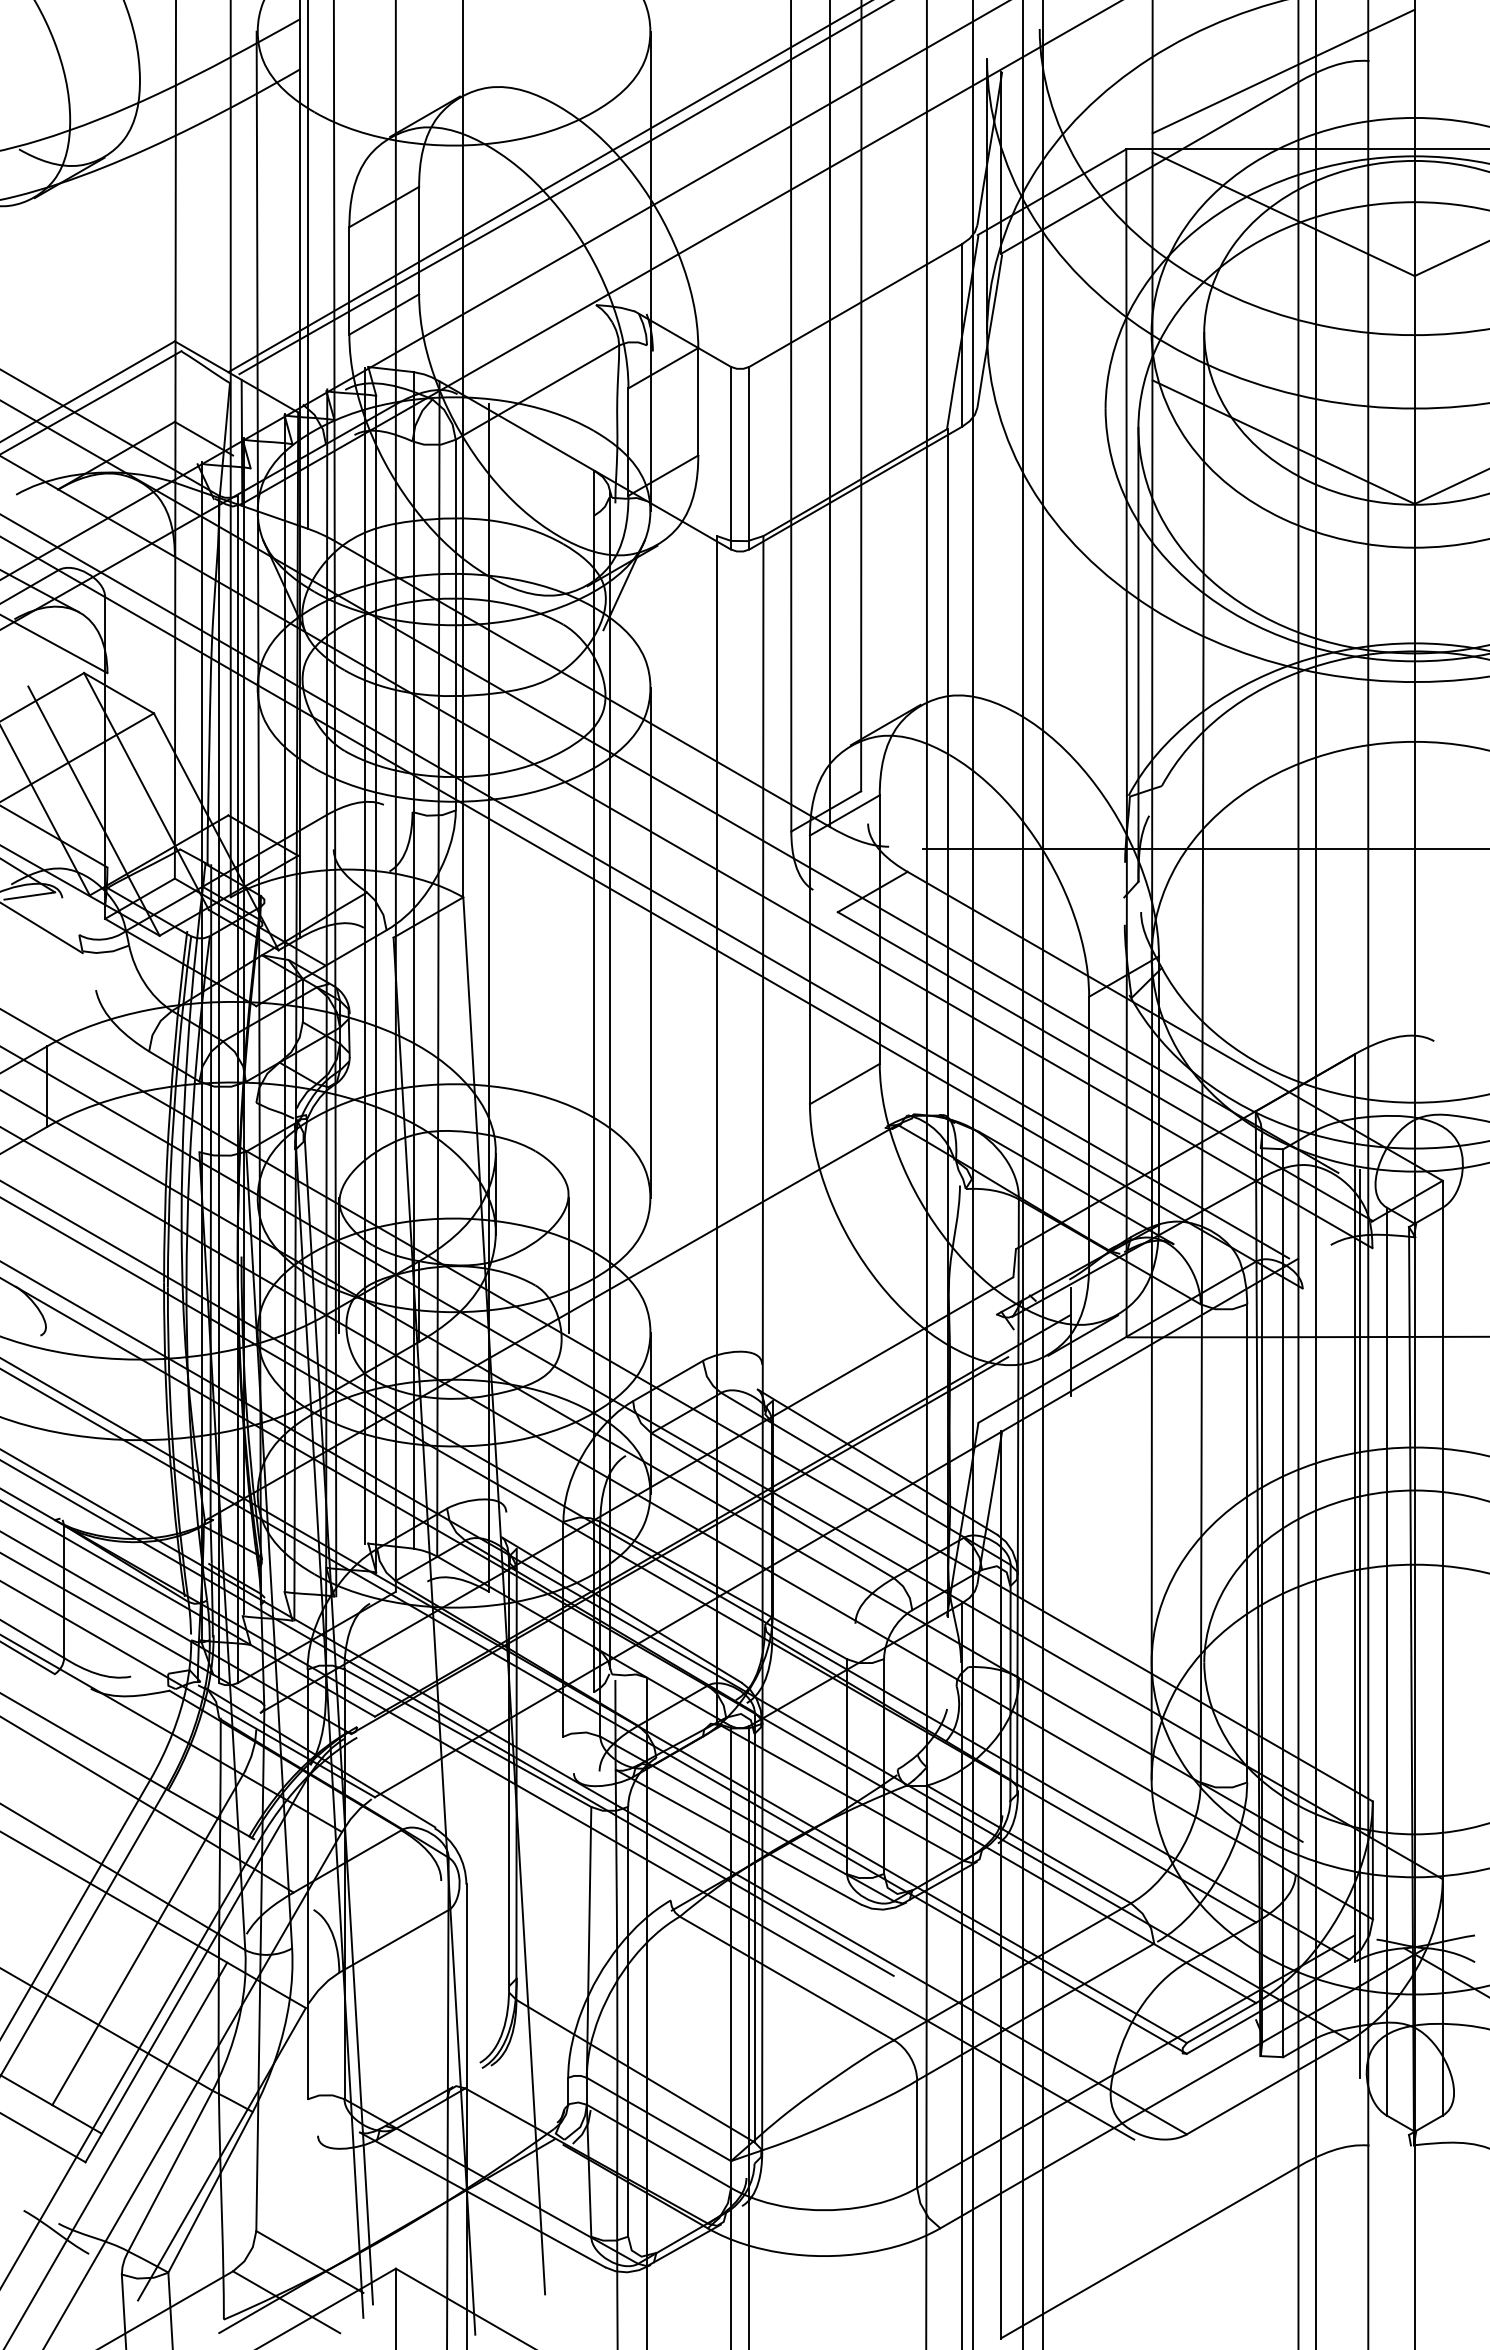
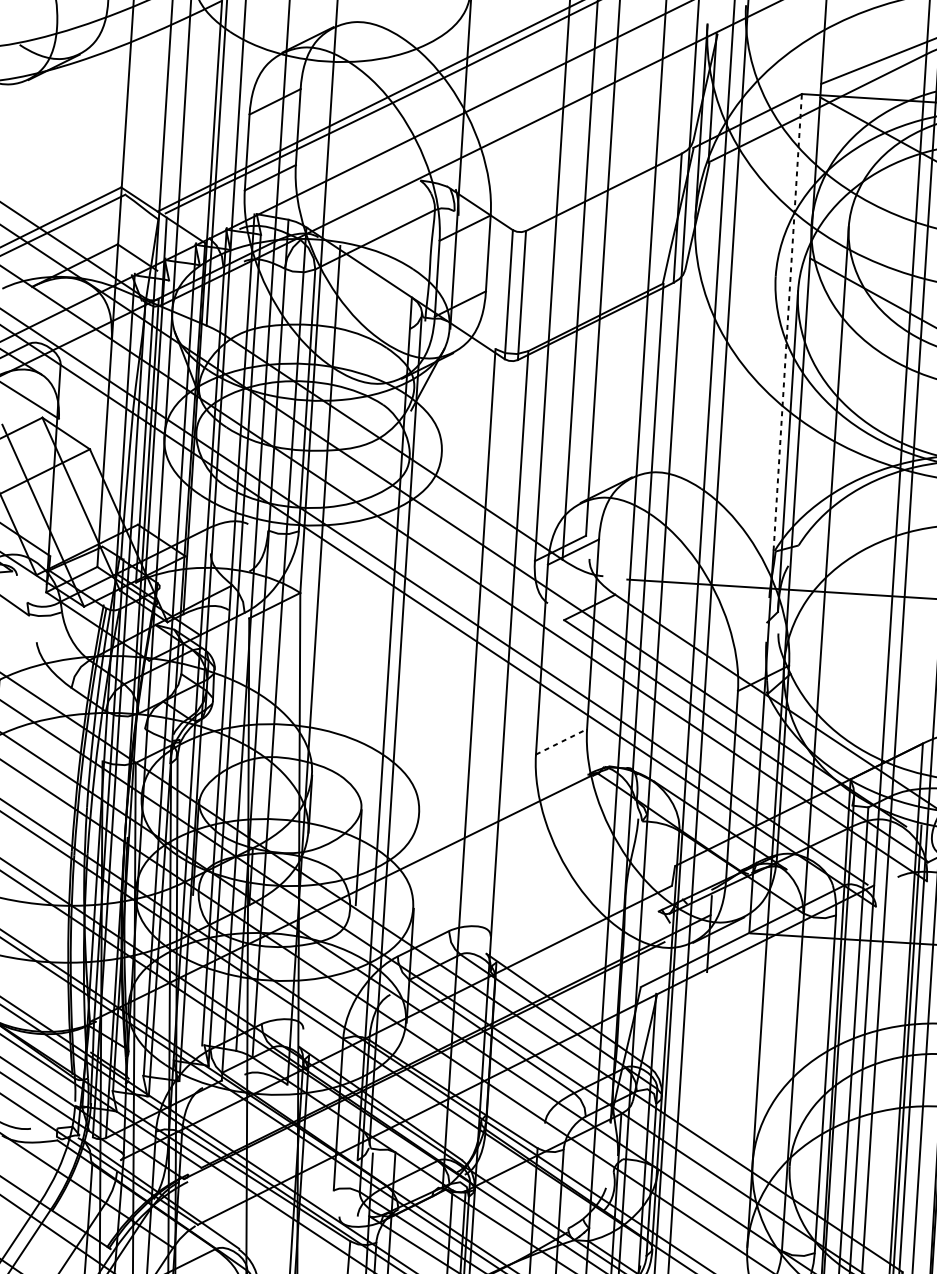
line: (1126, 471) -> (787, 321), solid -> dashed
line: (651, 942) -> (431, 633), removed
line: (845, 1083) -> (562, 741), solid -> dashed

